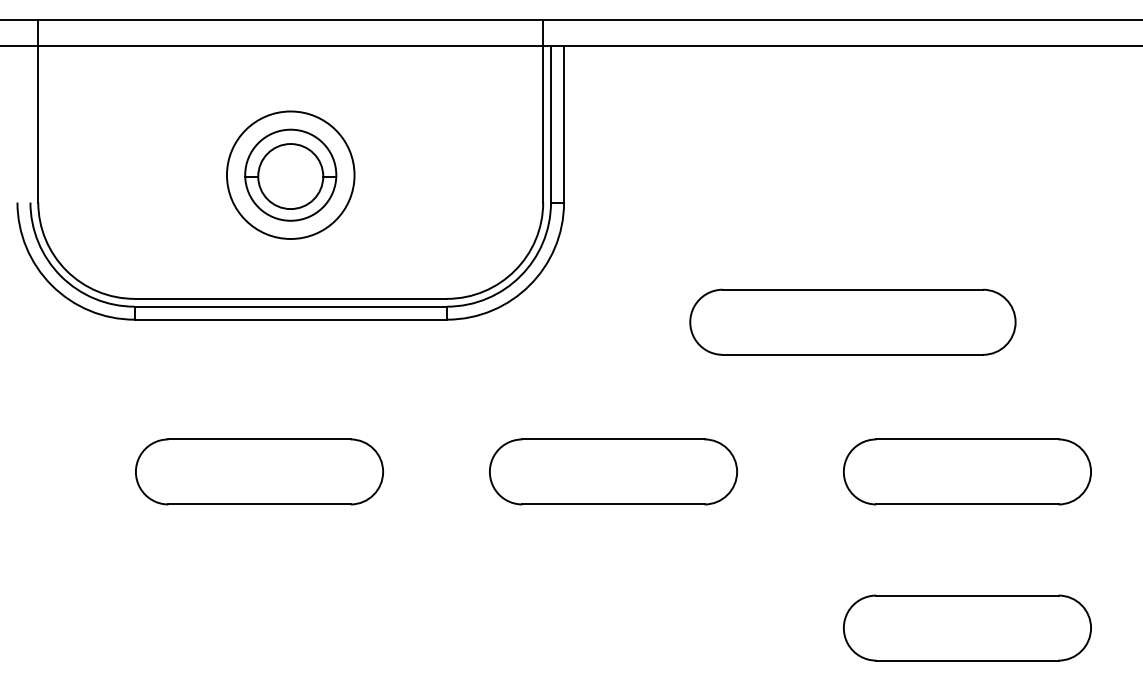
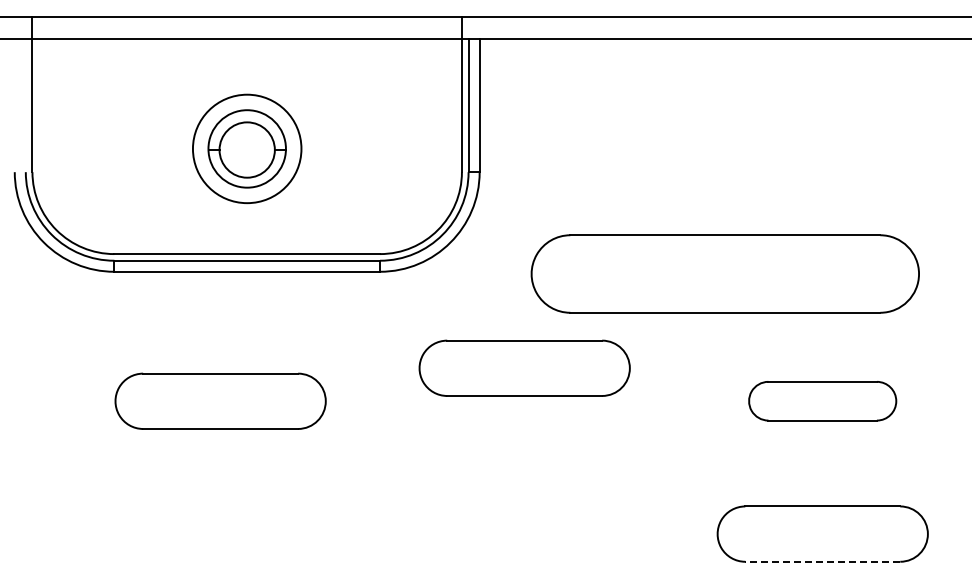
part: (853, 321) -> (725, 273), size x1.4
part: (613, 471) -> (524, 367), moved
part: (967, 471) -> (822, 400), size x0.7
line: (967, 660) -> (822, 561), solid -> dashed

